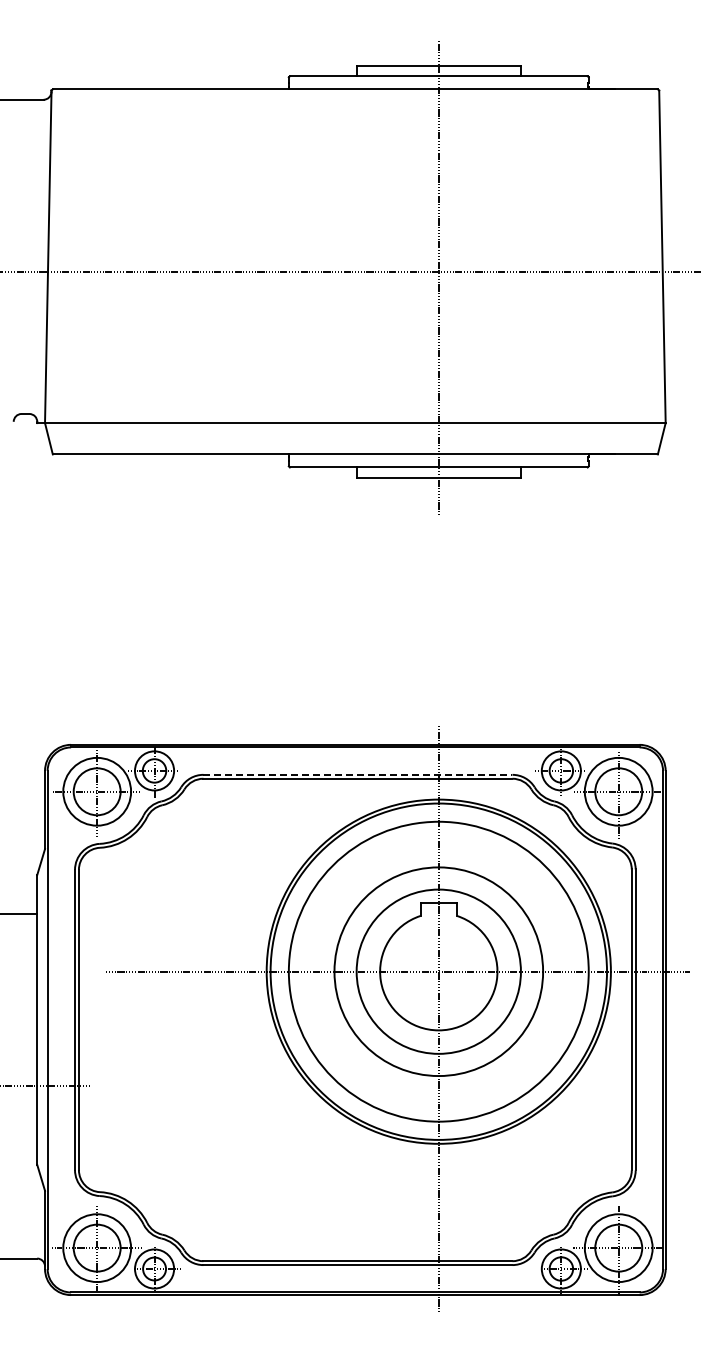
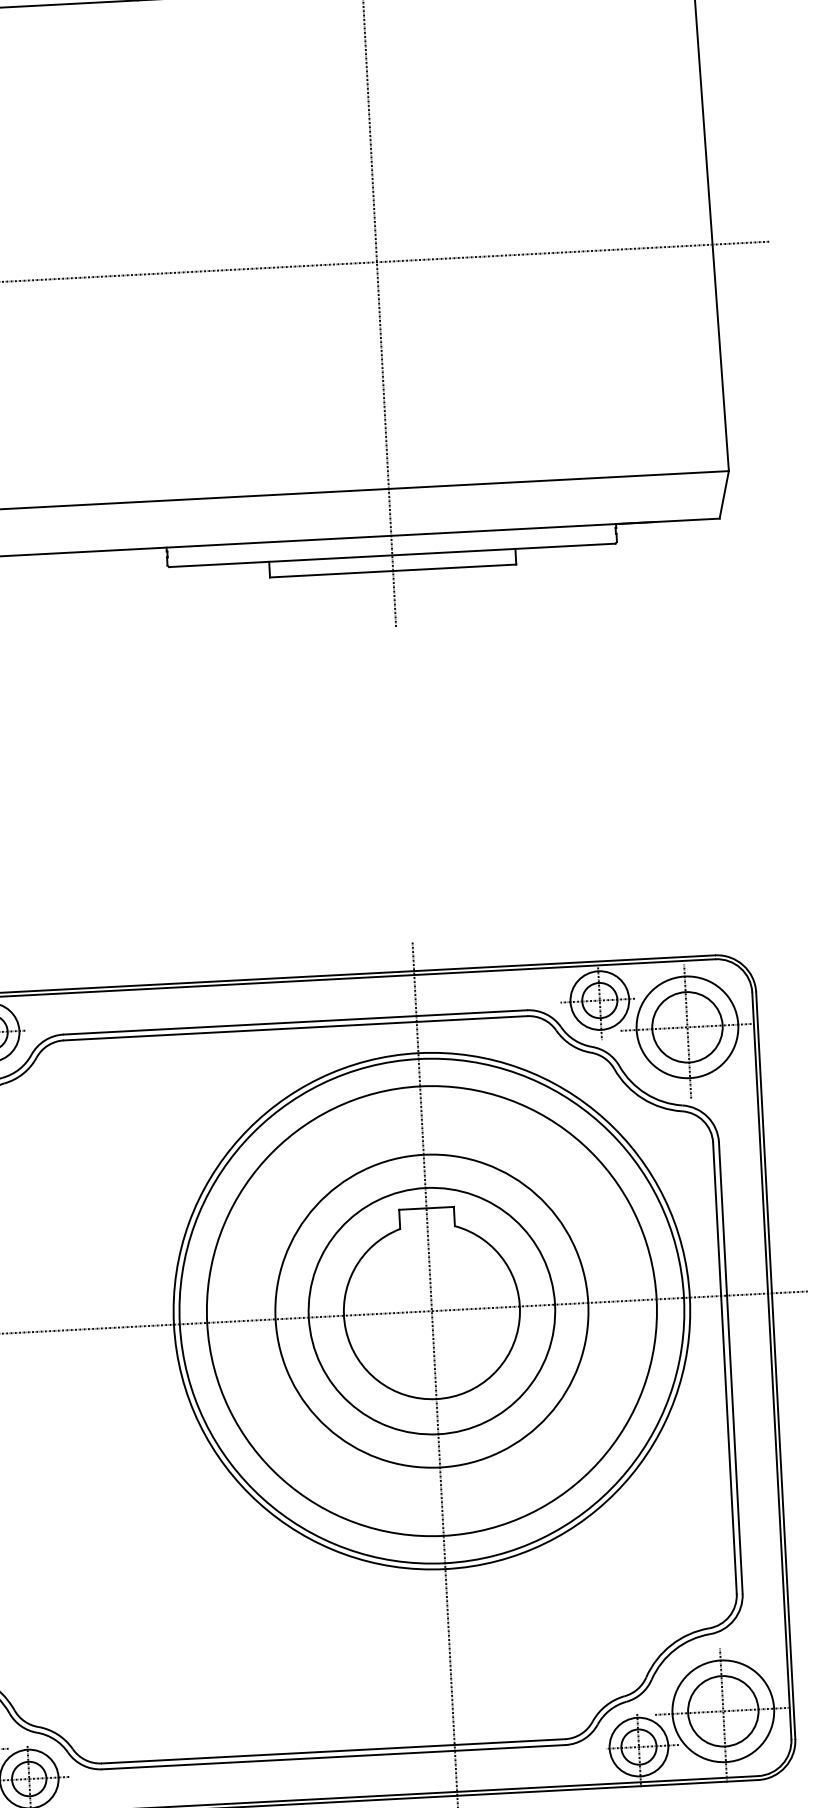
line: (358, 774) -> (296, 1021), dashed -> solid

